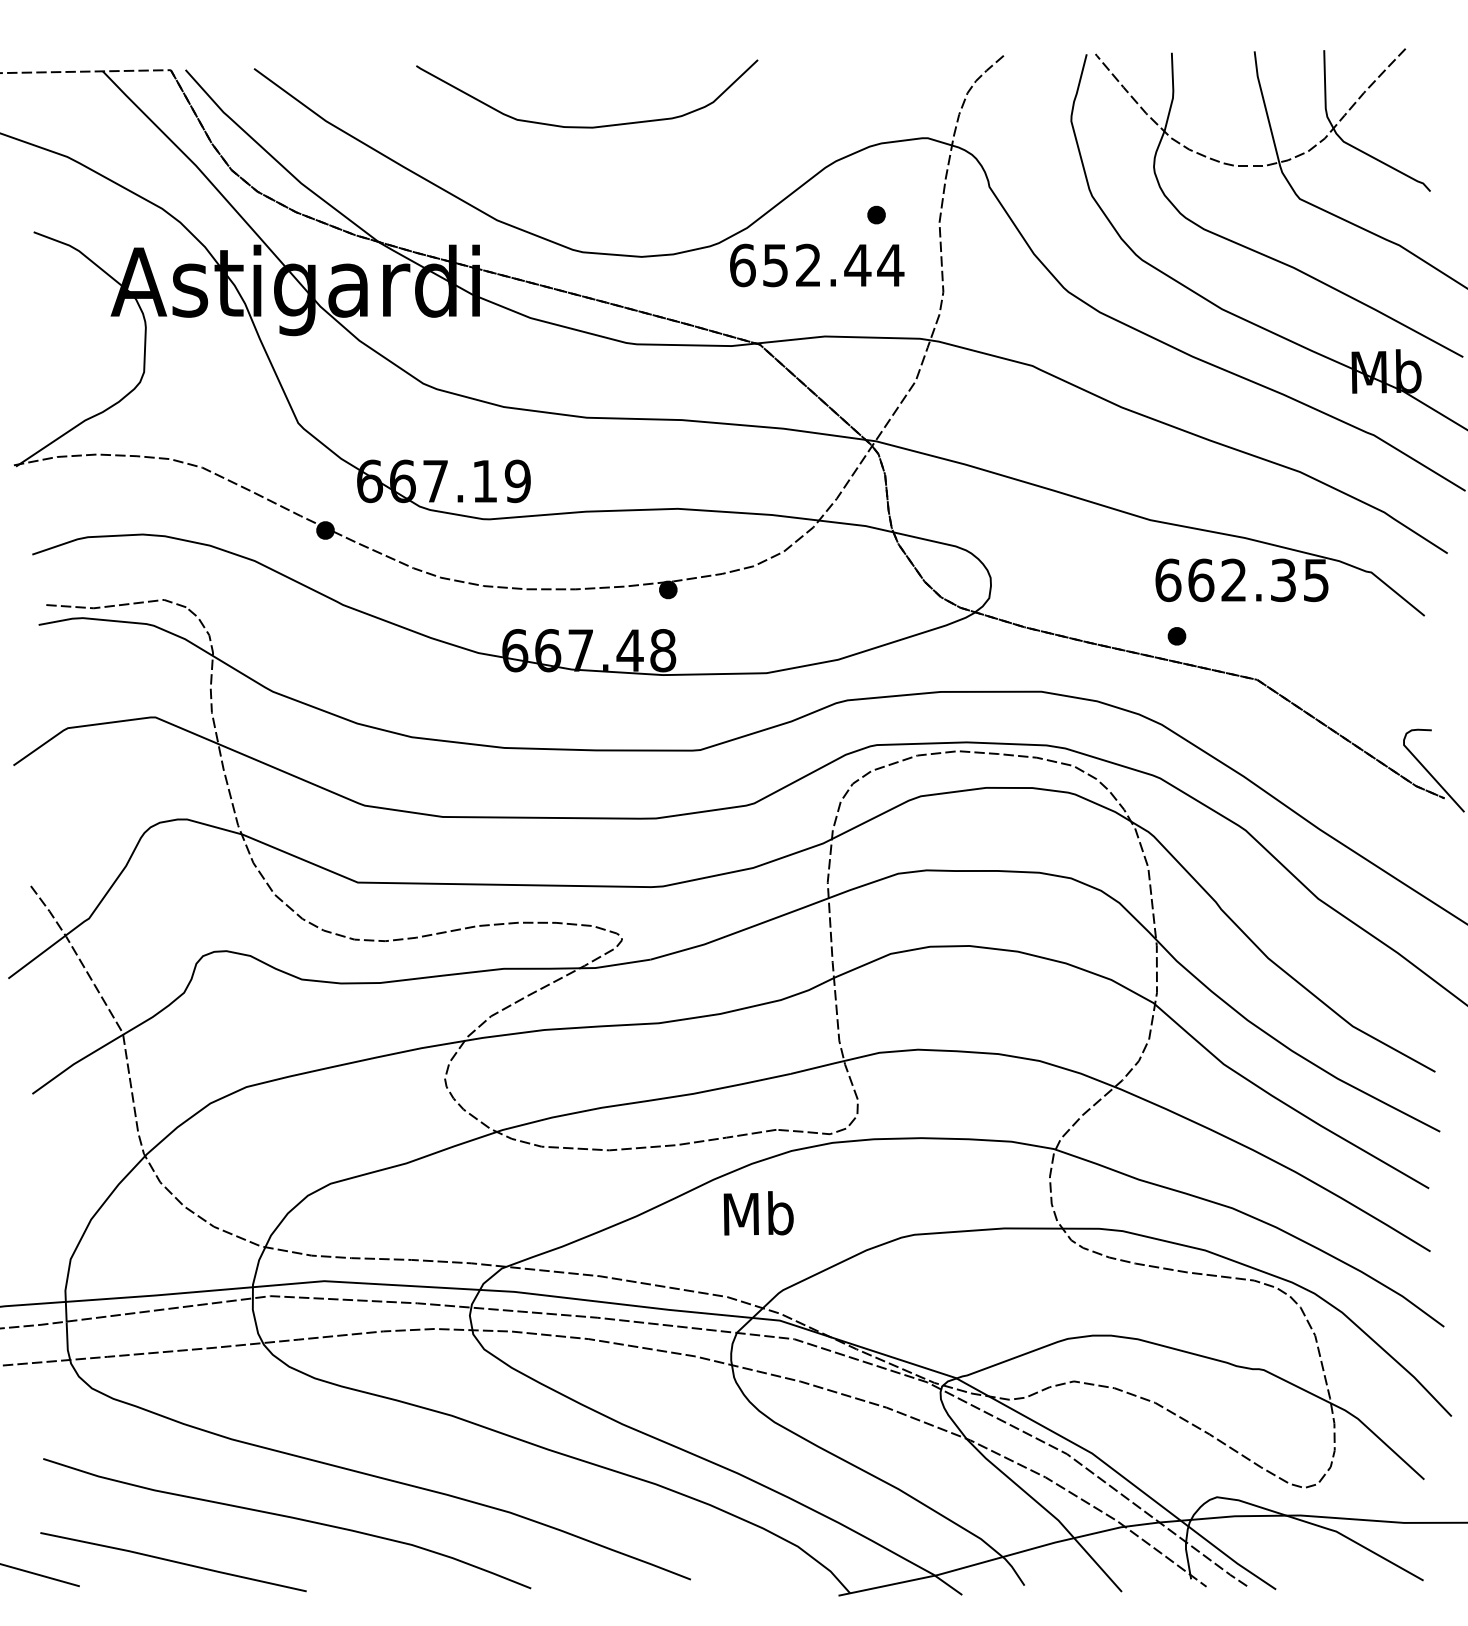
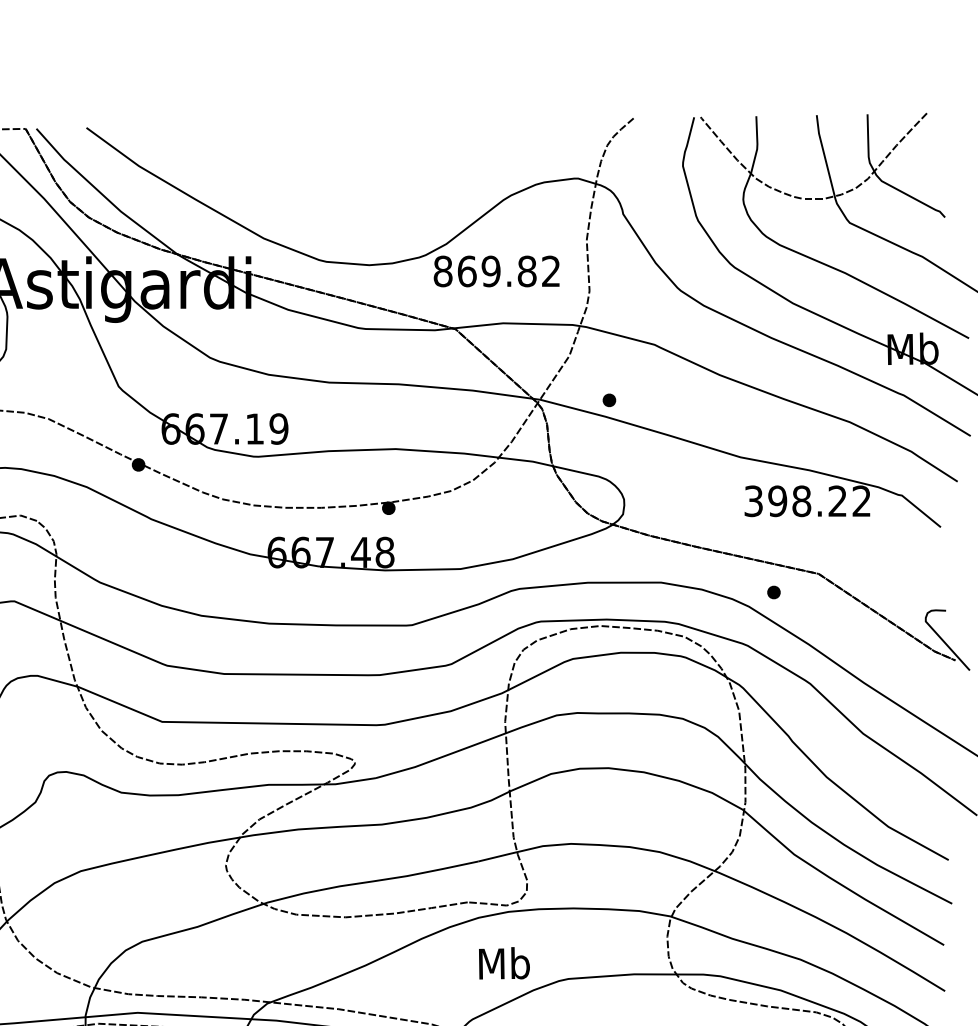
curve: (587, 126) -> (329, 170), removed
part: (876, 214) -> (609, 399), moved
text: (817, 265) -> (497, 271), 652.44 -> 869.82
text: (1241, 580) -> (807, 501), 662.35 -> 398.22
part: (1176, 636) -> (773, 592), moved
text: (758, 1213) -> (504, 963), moved

